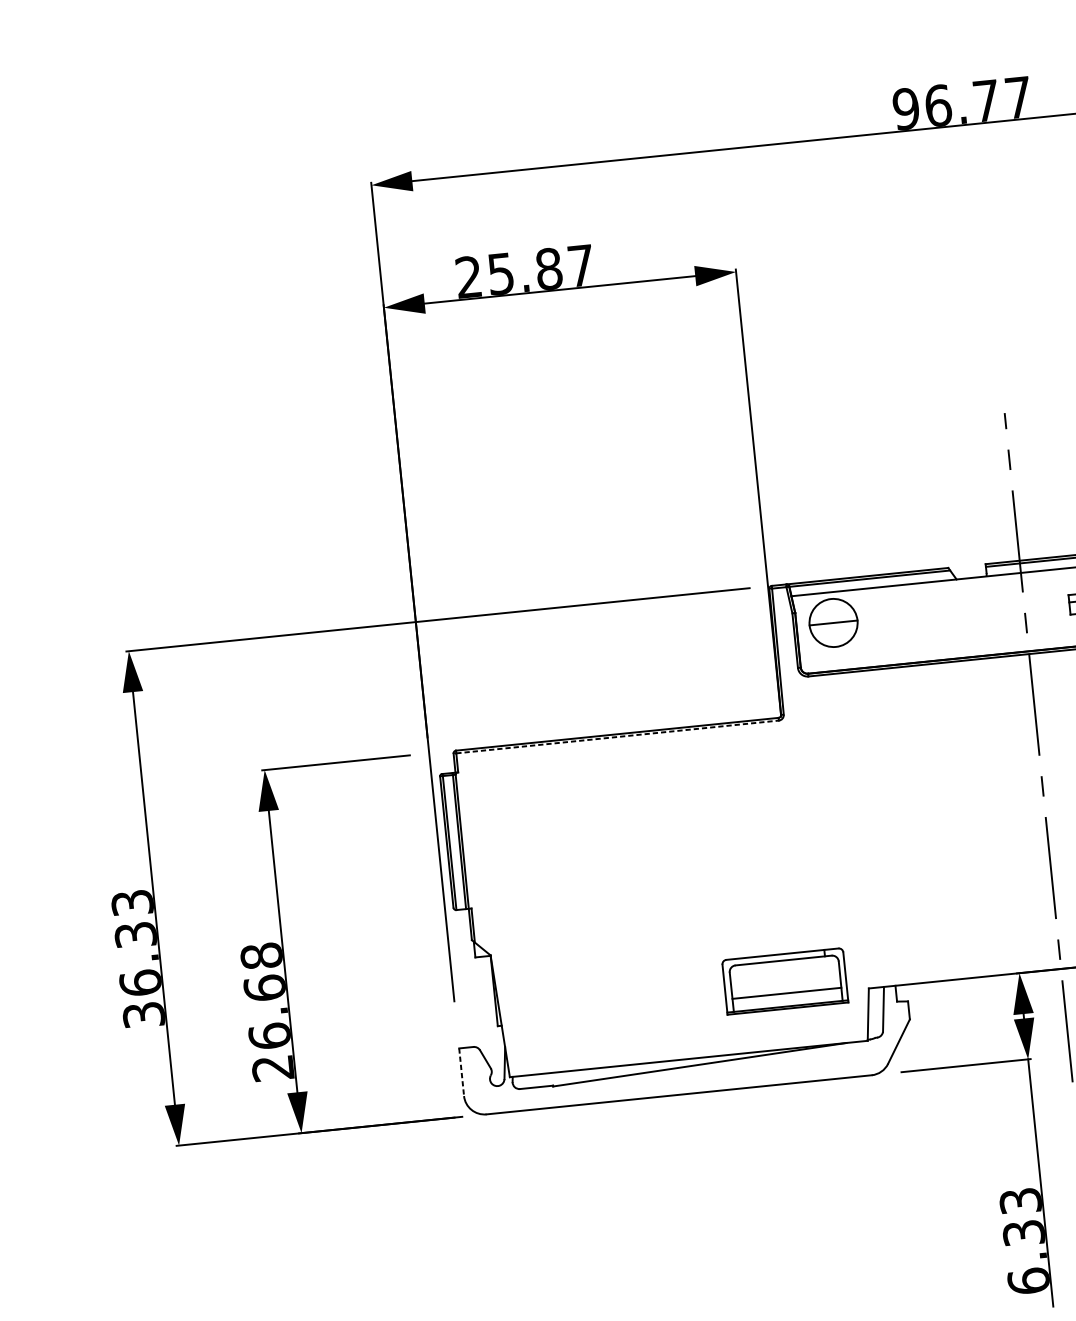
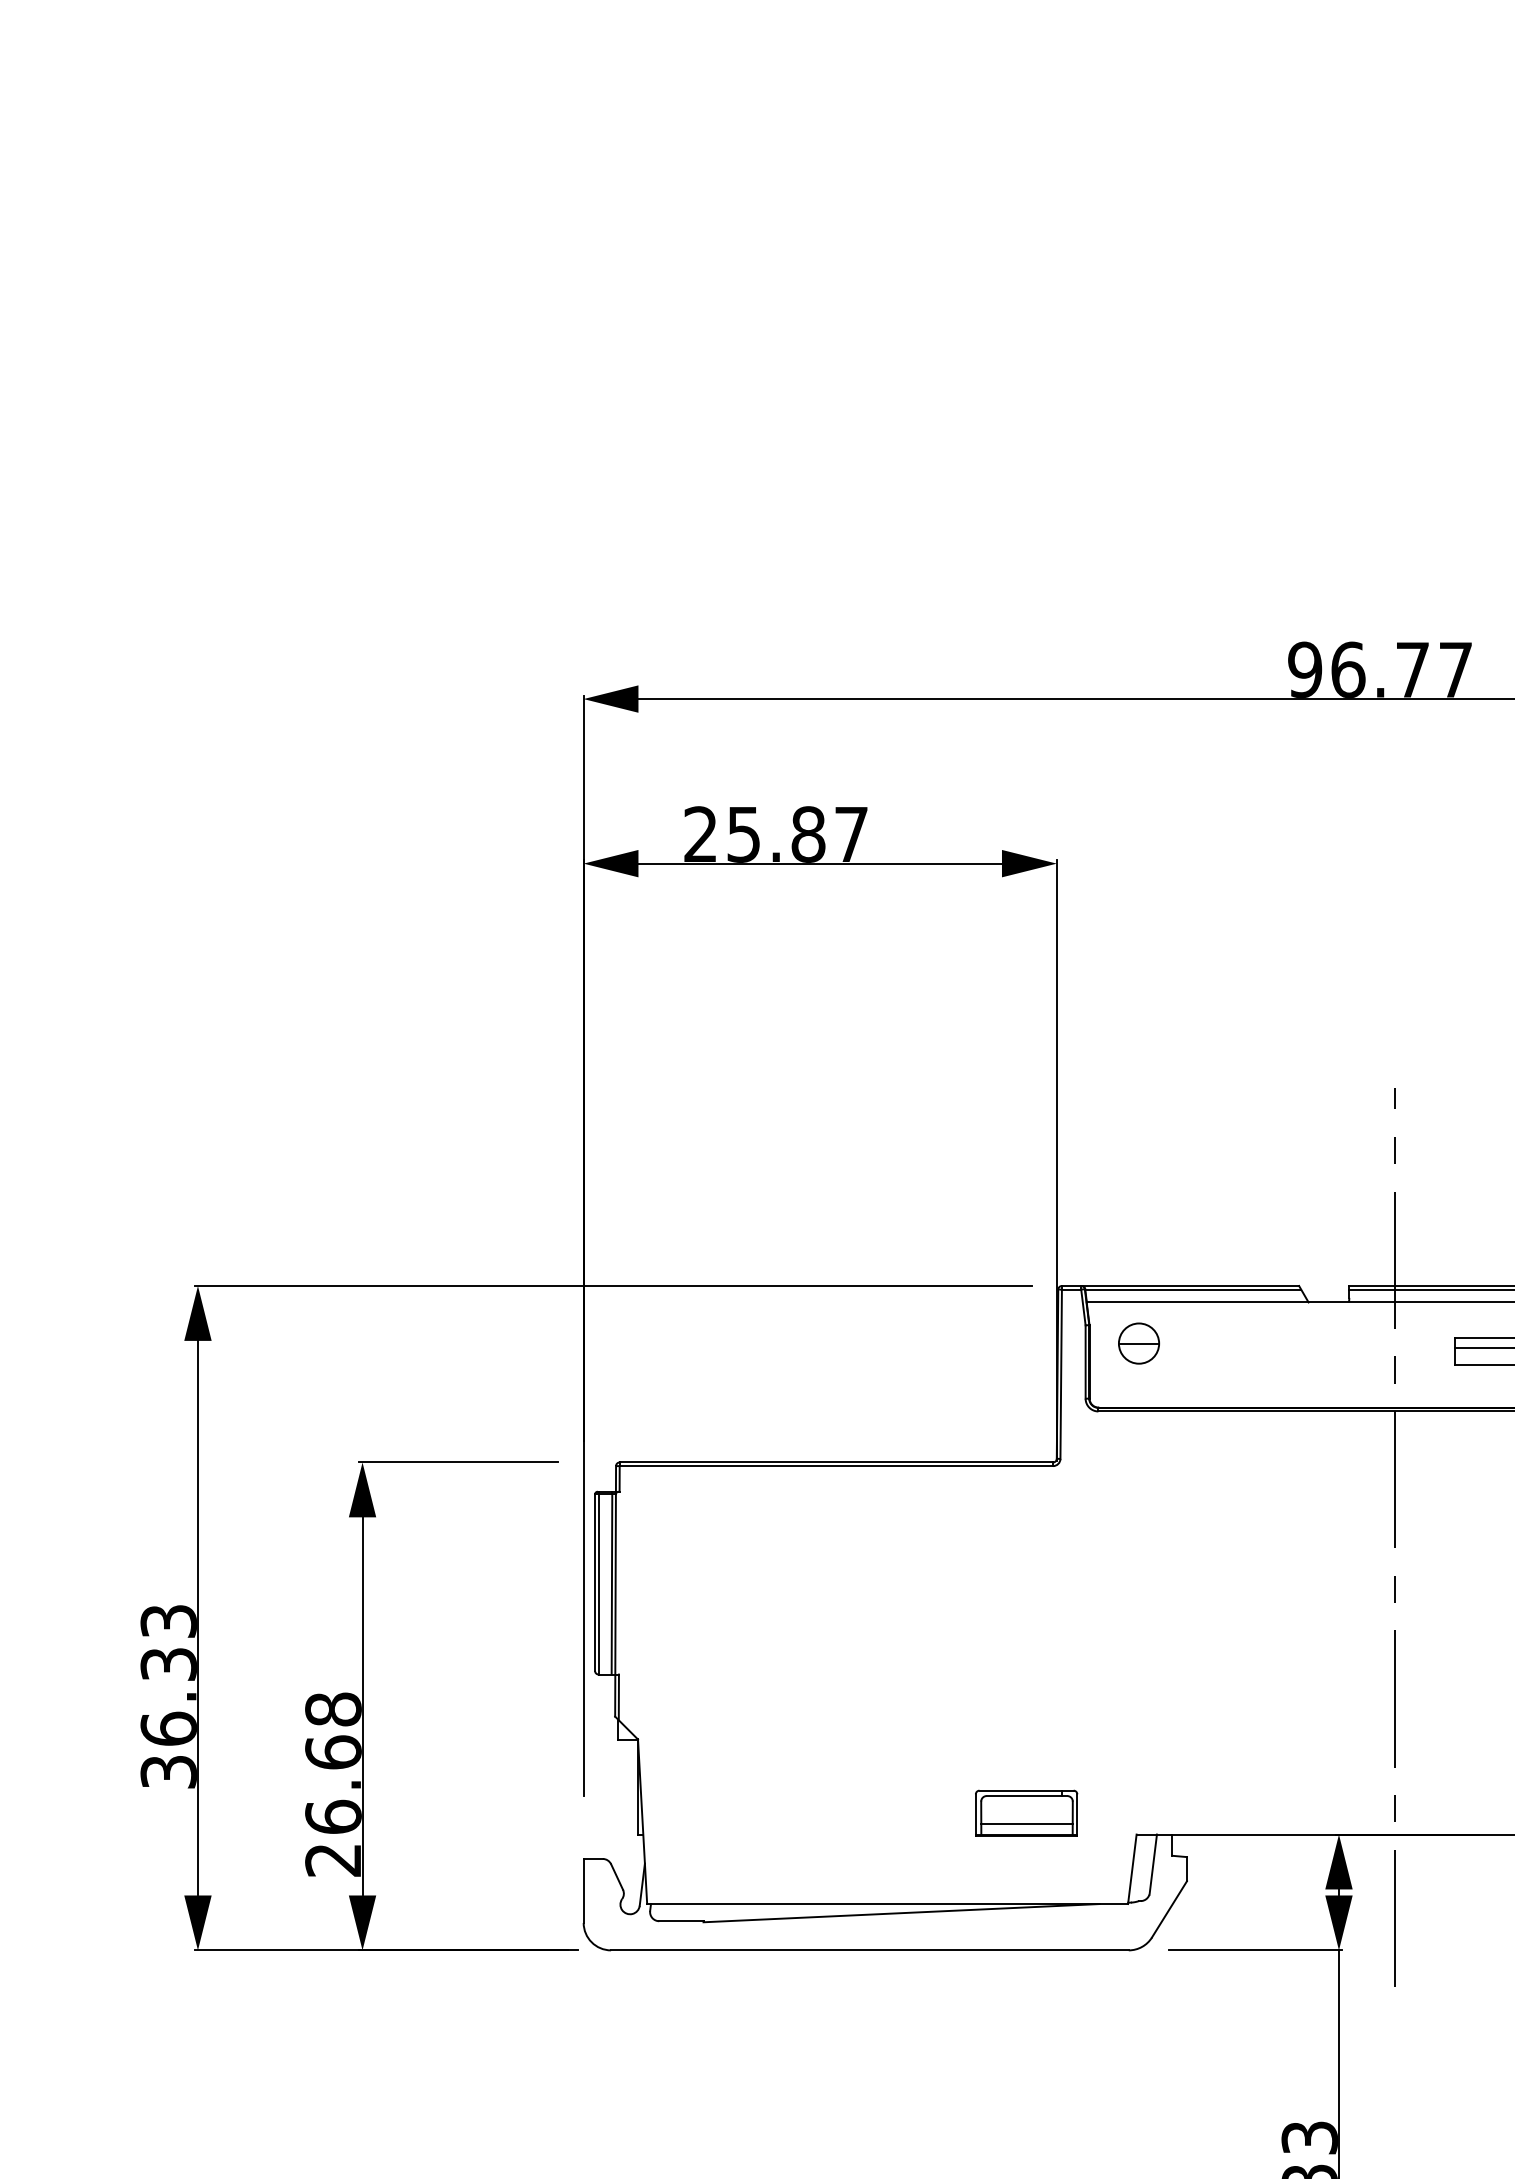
part: (833, 622) -> (1138, 1343), size x0.62
line: (617, 737) -> (836, 1466), dashed -> solid
part: (785, 980) -> (1026, 1812), size x0.62
line: (461, 1071) -> (583, 1890), dashed -> solid

